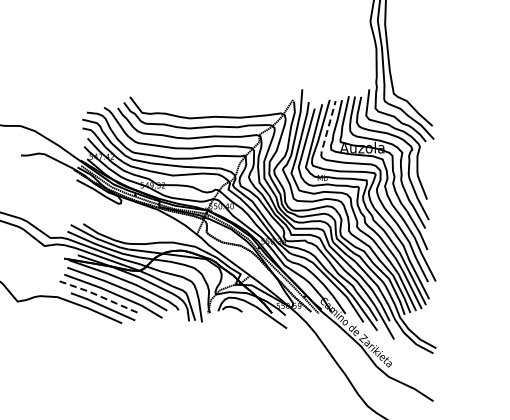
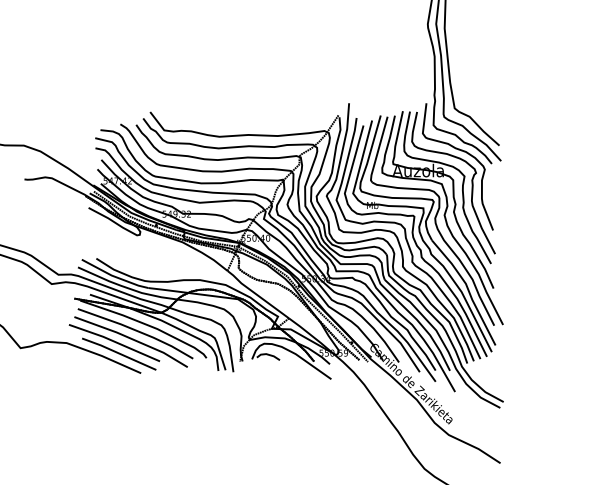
line: (327, 130) -> (378, 150), dashed -> solid
line: (99, 296) -> (115, 342), dashed -> solid

